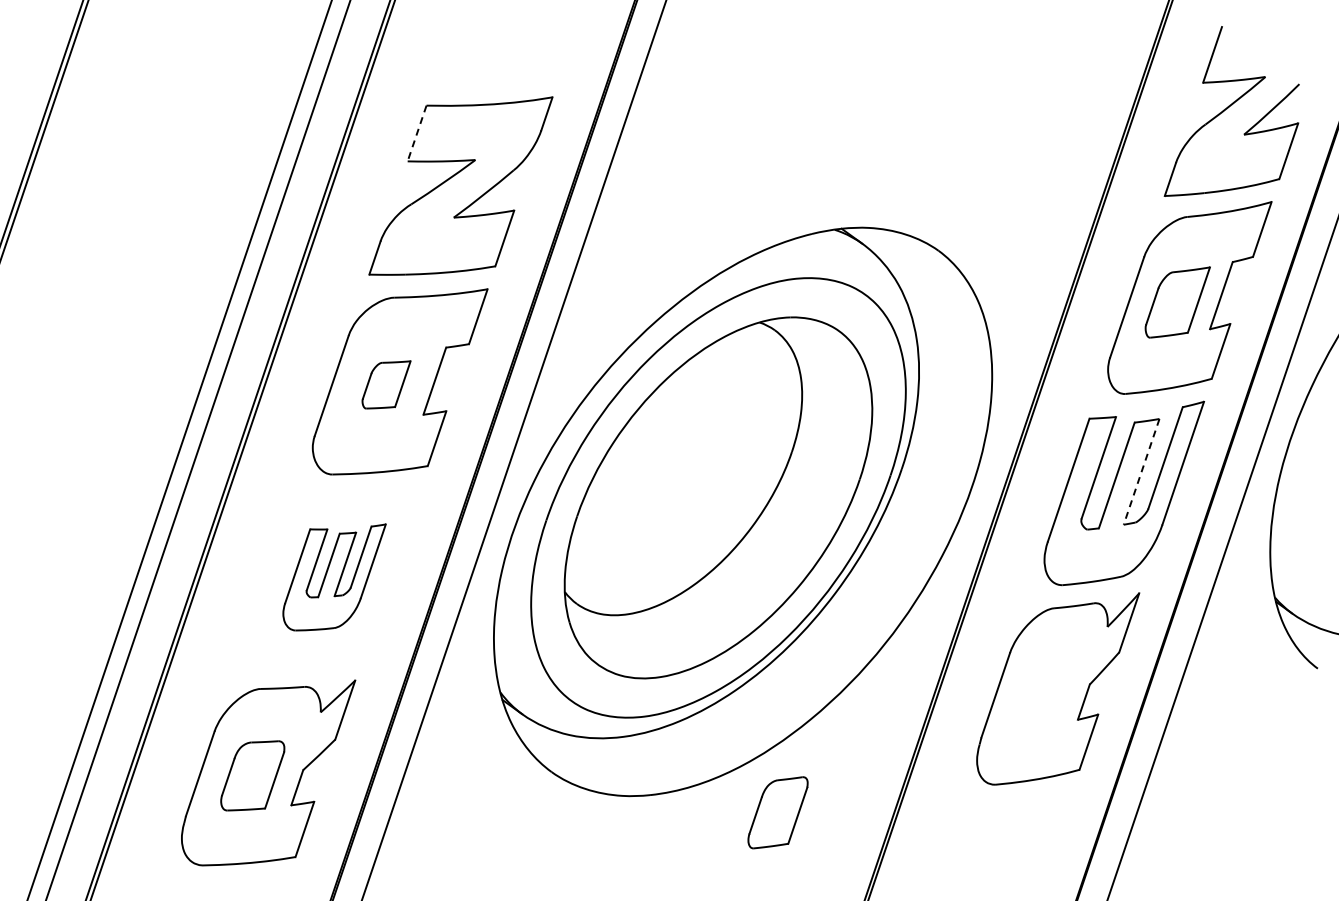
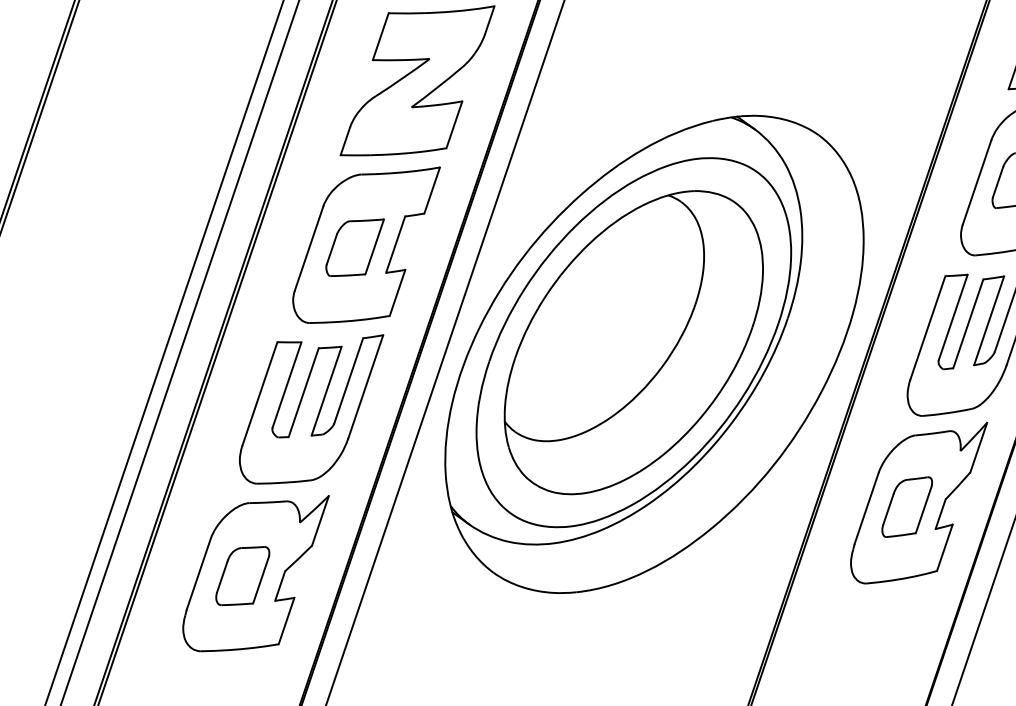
line: (416, 133) -> (380, 36), dashed -> solid
part: (386, 384) -> (355, 247), size x1.43
line: (1141, 471) -> (989, 320), dashed -> solid
part: (334, 577) -> (311, 409), size x1.67
part: (777, 812) -> (906, 506), moved

